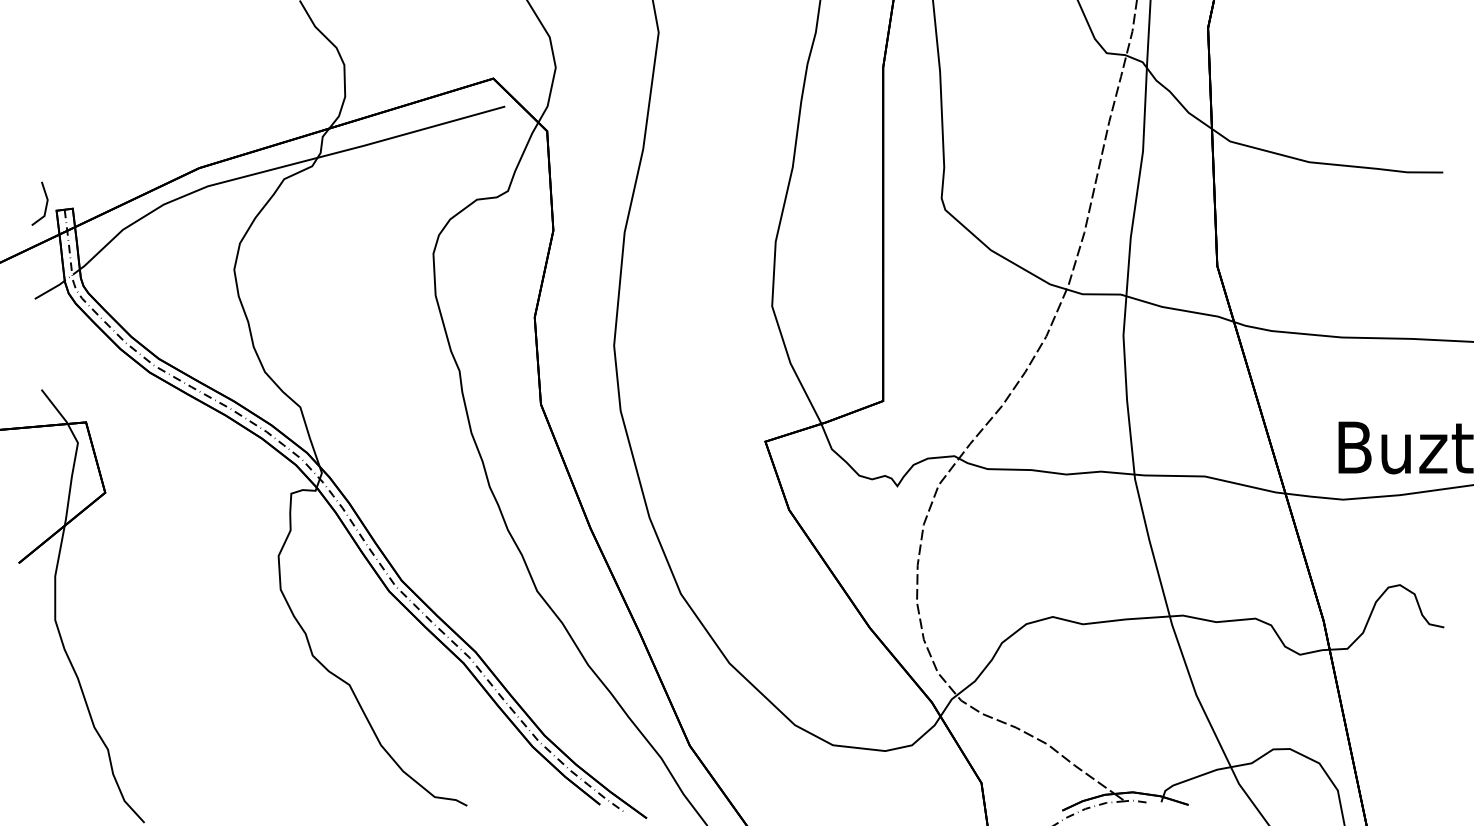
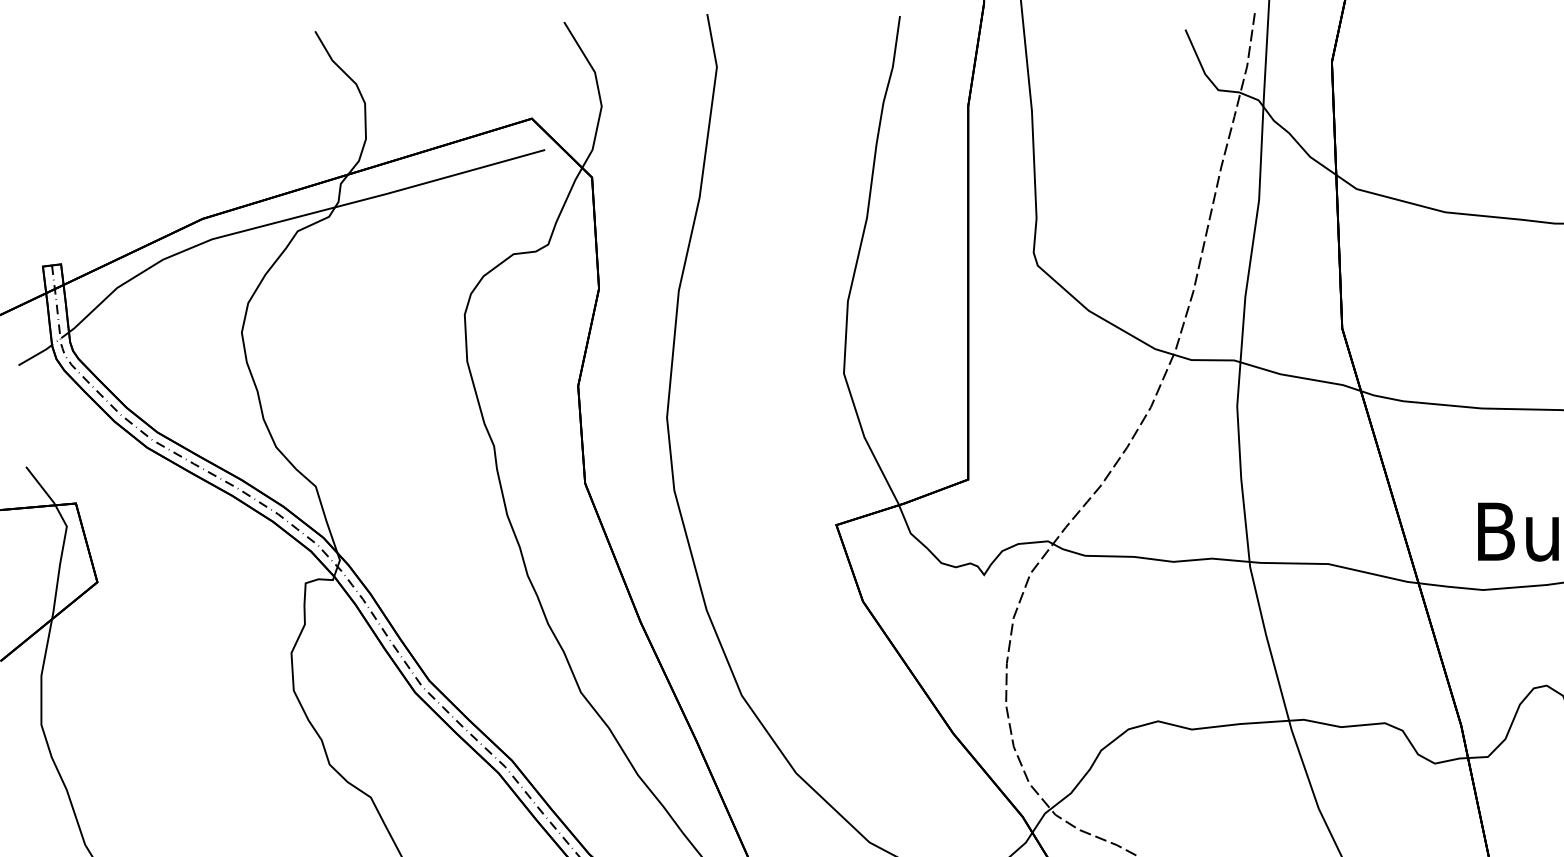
line: (45, 204) -> (30, 259), removed

